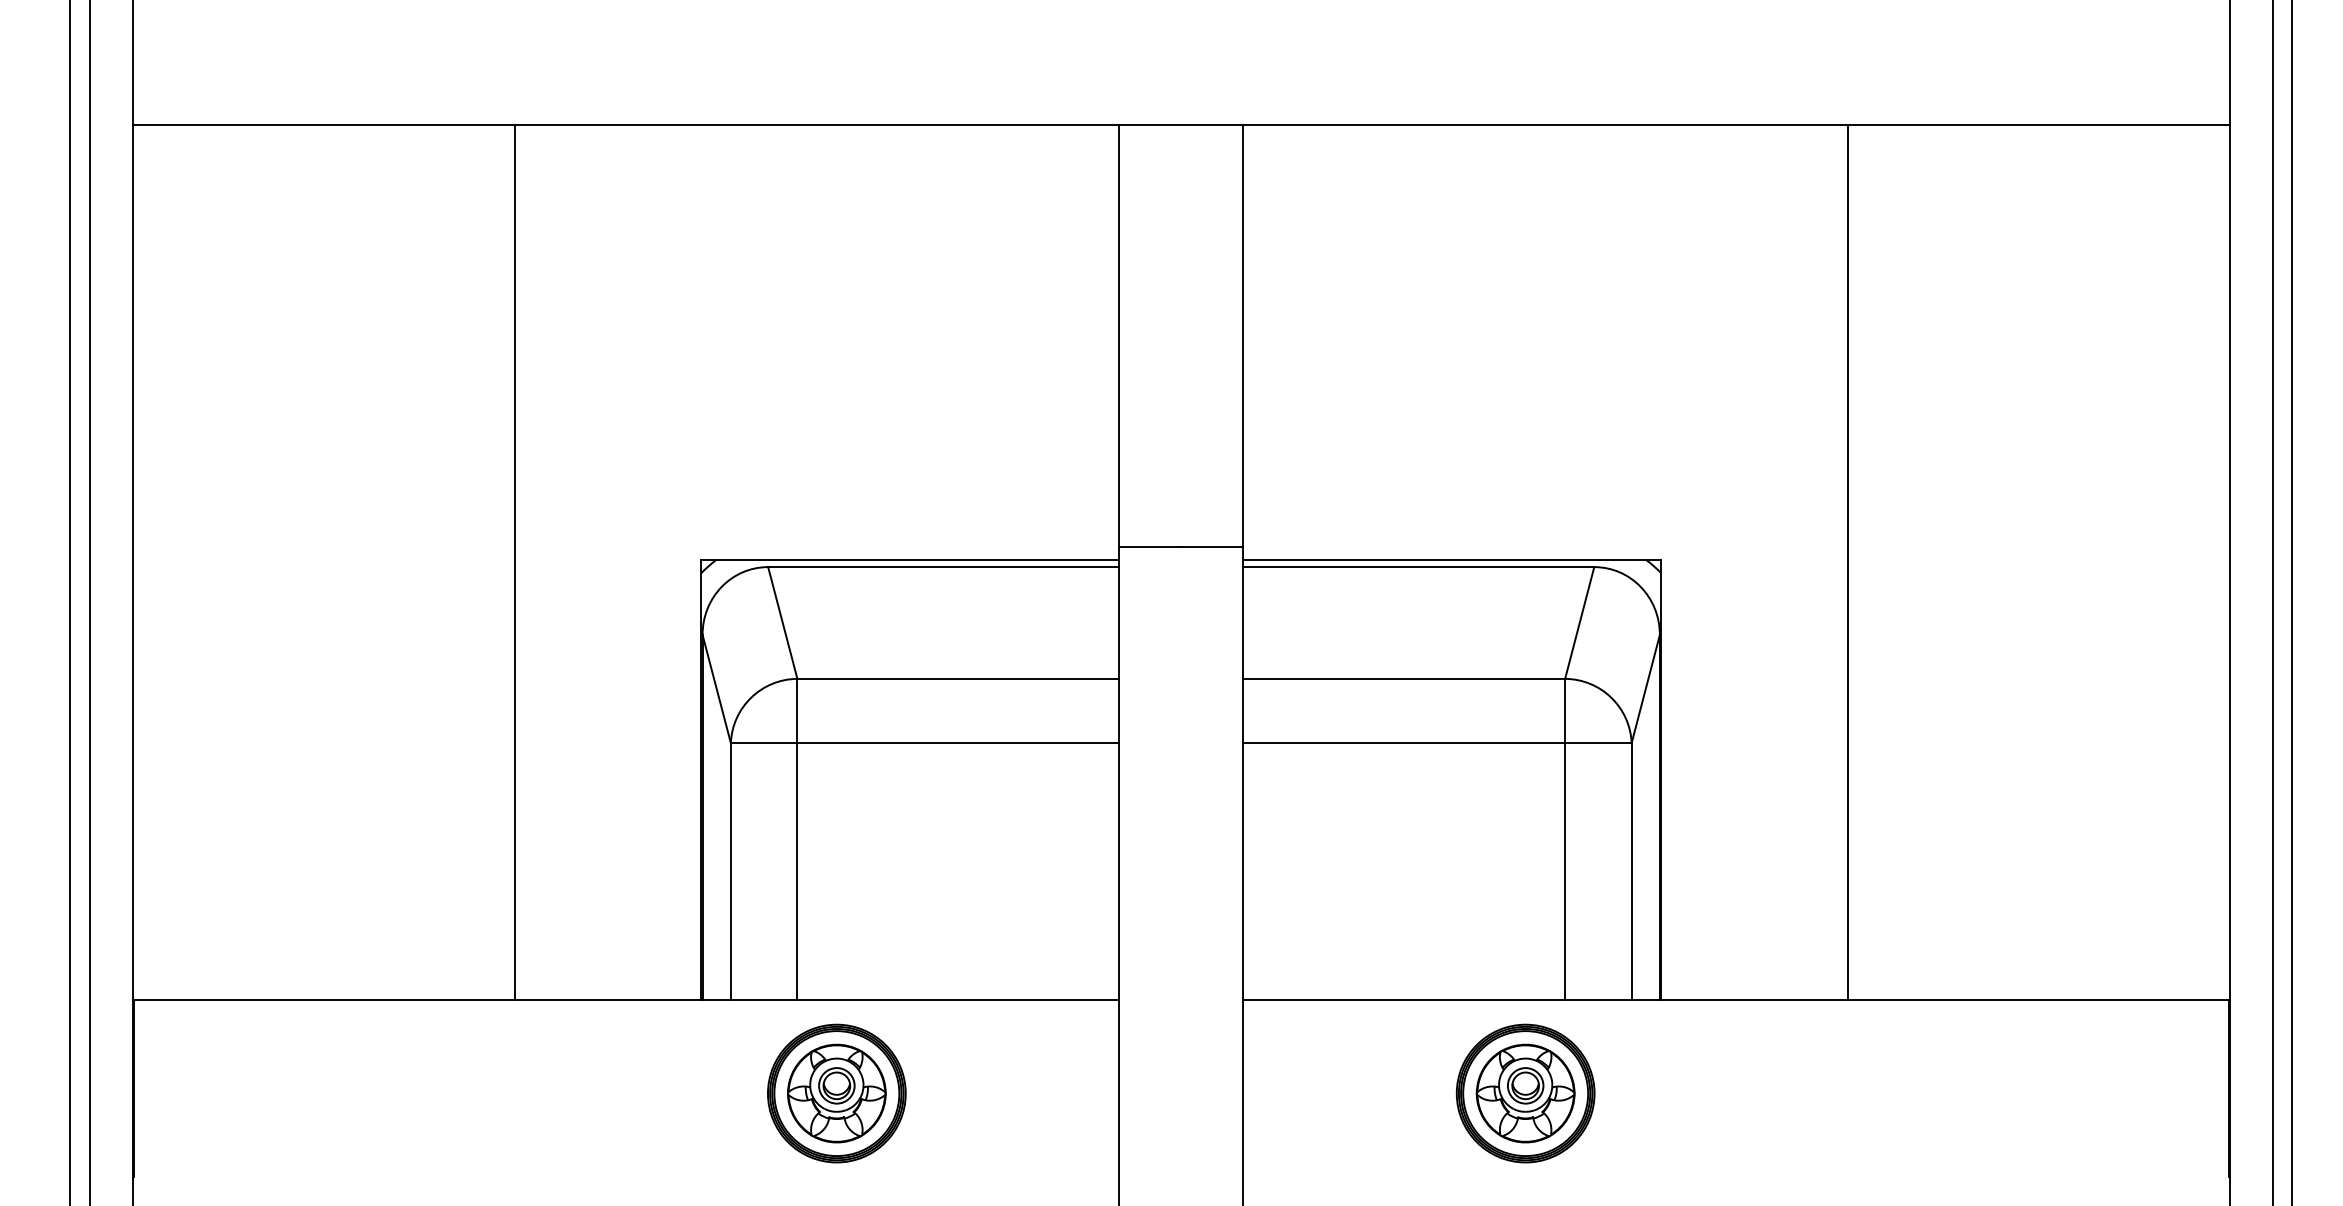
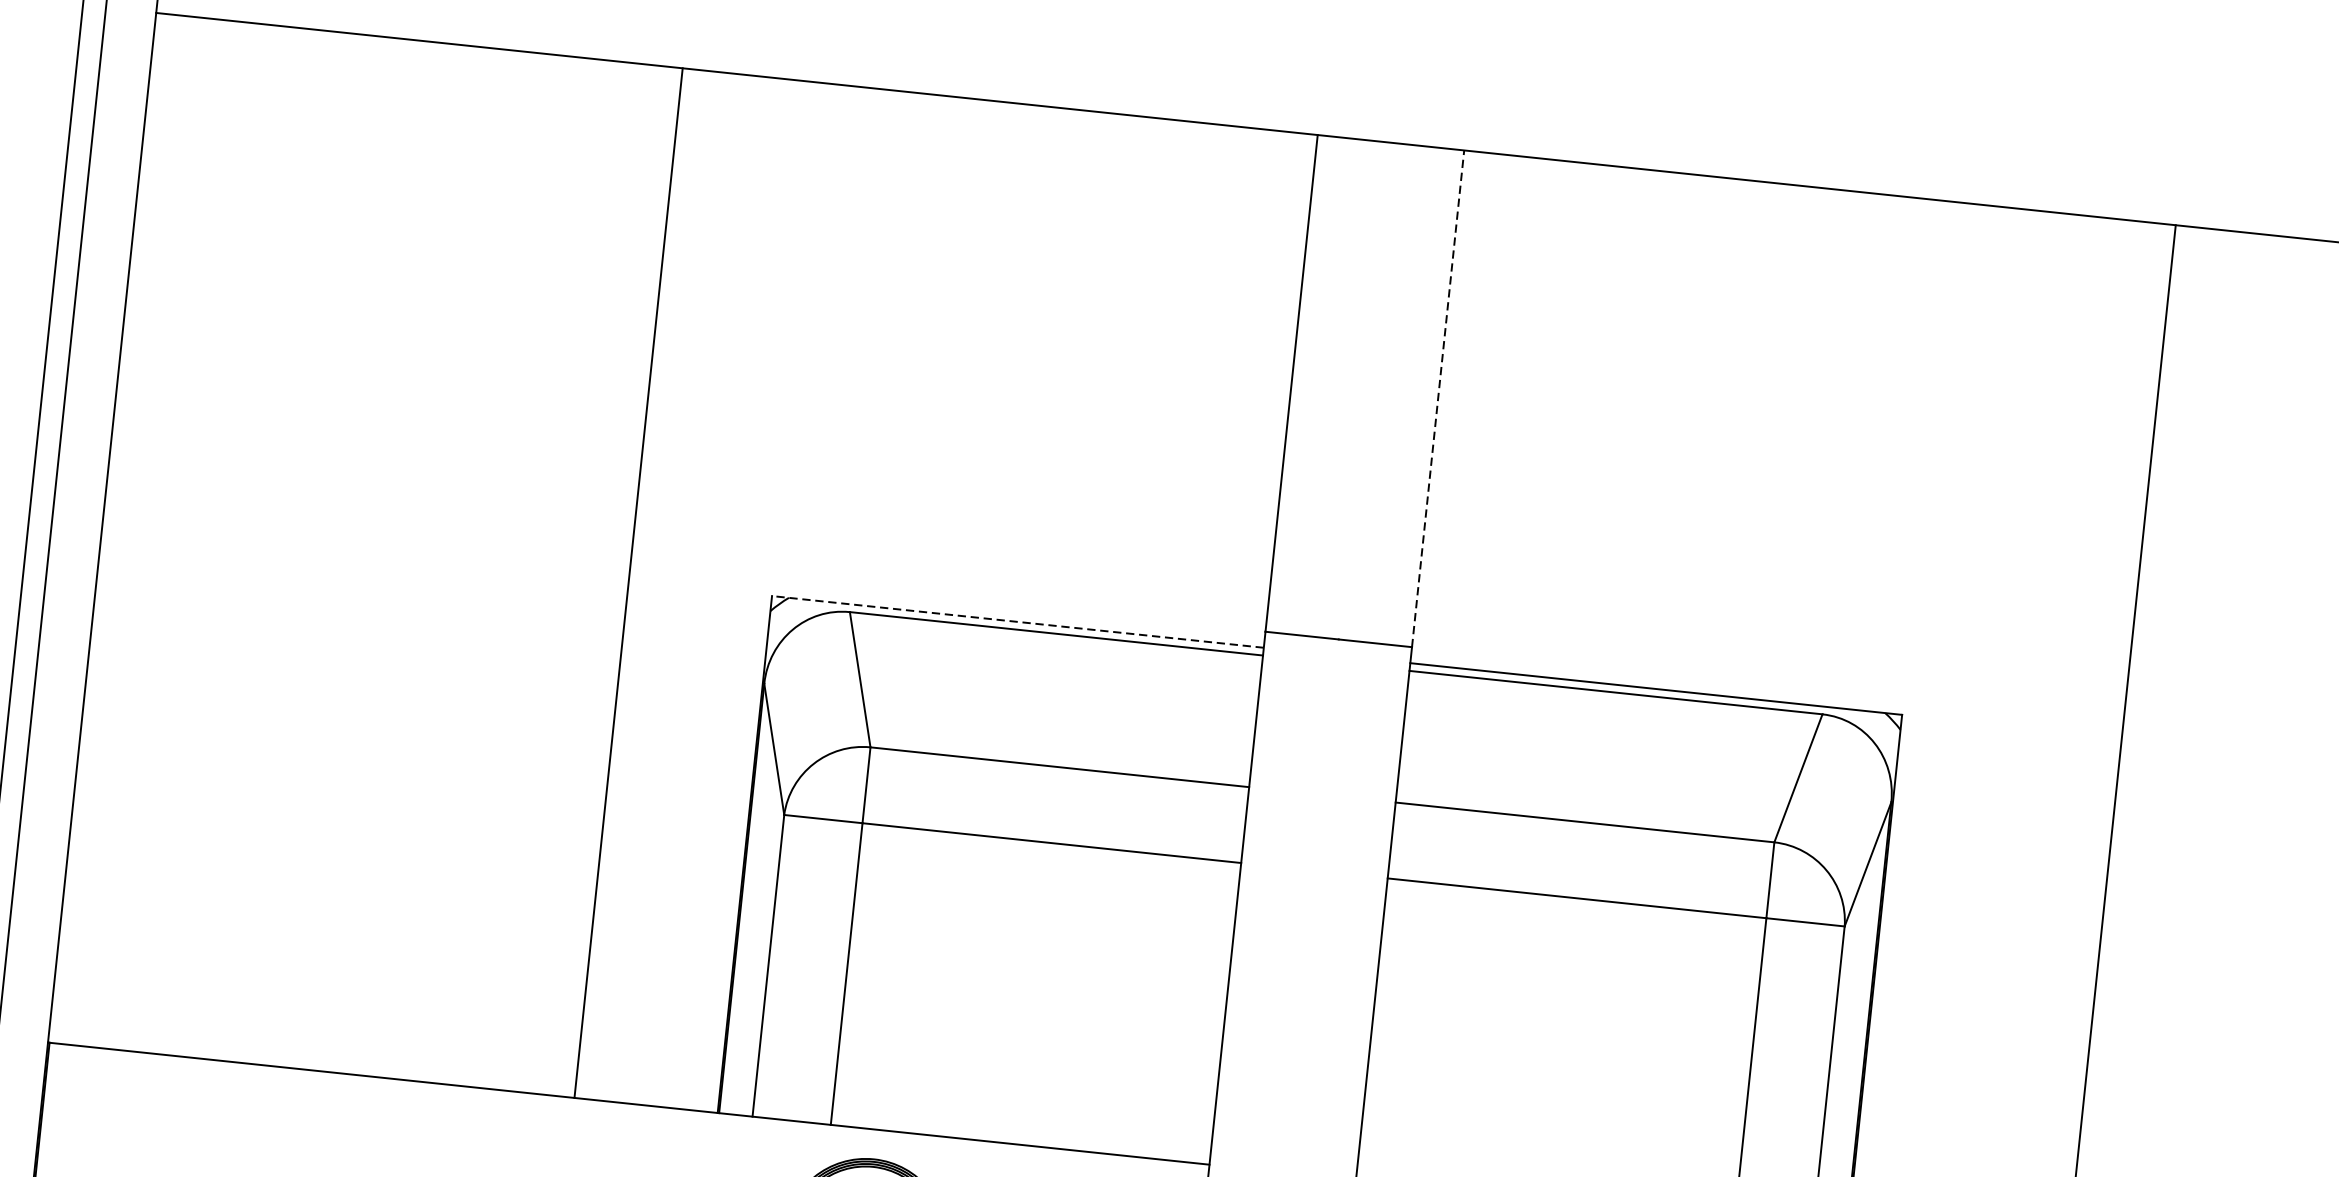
line: (1243, 335) -> (1438, 398), solid -> dashed
line: (910, 560) -> (1018, 621), solid -> dashed
line: (514, 561) -> (628, 582), moved

